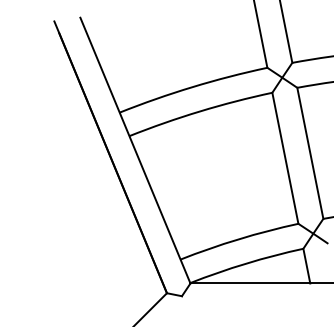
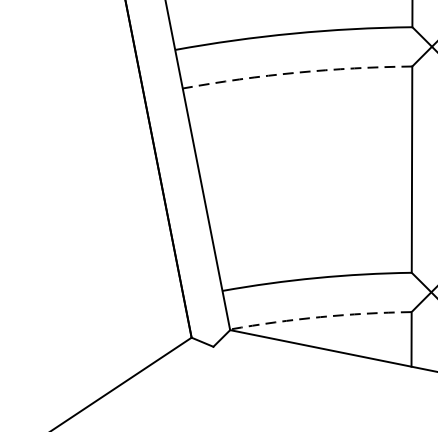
arc: (199, 111) -> (296, 72), solid -> dashed
arc: (246, 263) -> (321, 316), solid -> dashed

